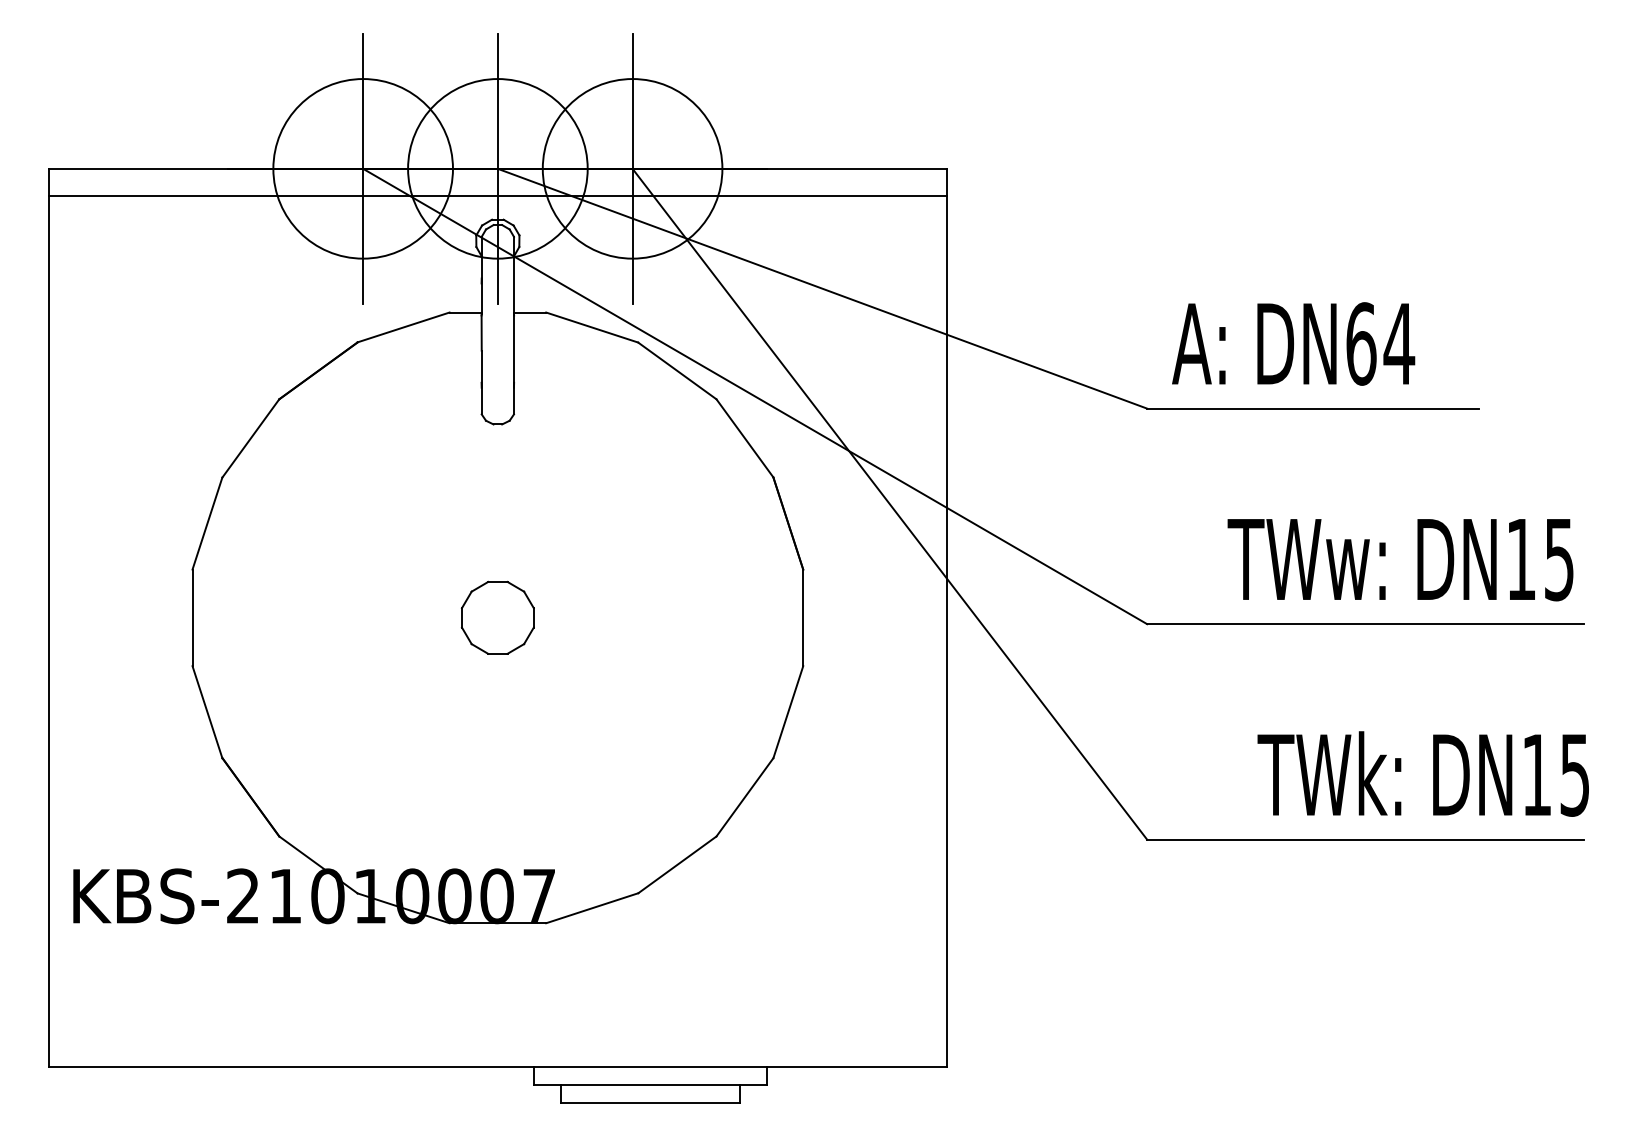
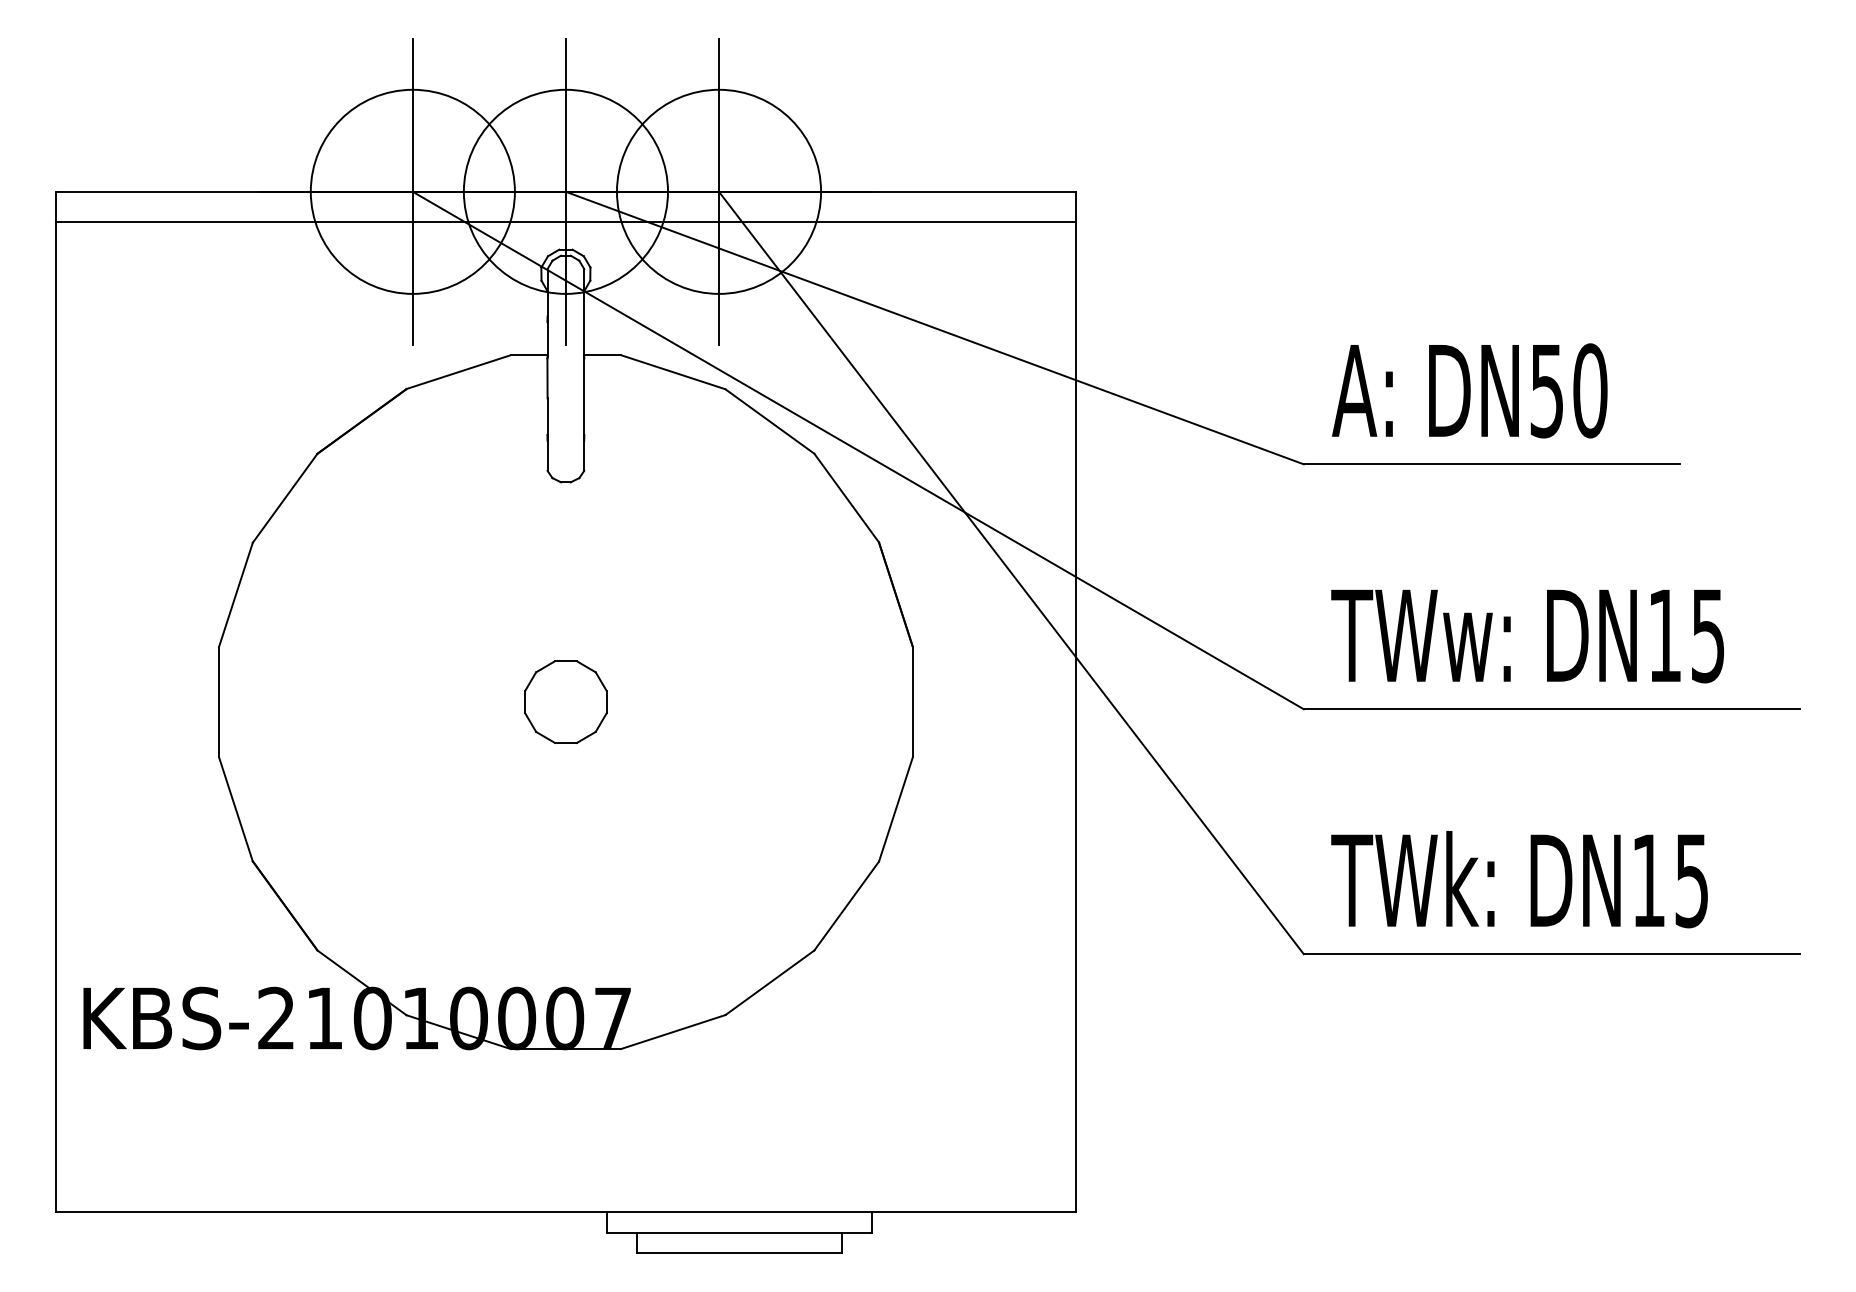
text: (1381, 343) -> (1569, 390), DN64 -> DN50
text: (1400, 560) -> (1527, 636), moved
text: (1423, 773) -> (1519, 879), moved

